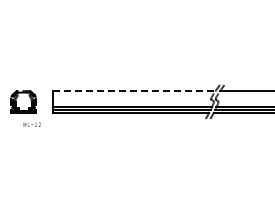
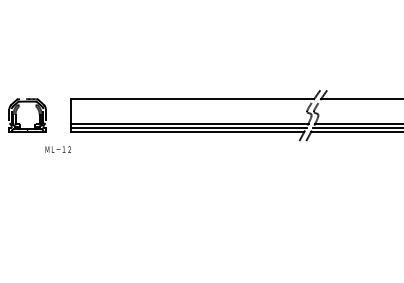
line: (134, 90) -> (193, 98), dashed -> solid
text: (31, 124) -> (57, 149), moved

